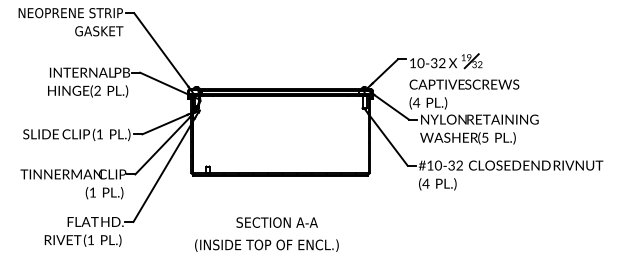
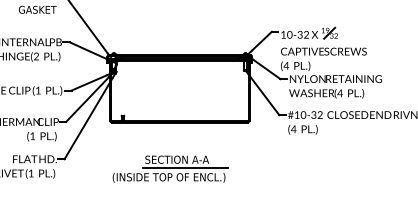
text: (484, 137) -> (339, 93), (5 -> (4
line: (287, 233) -> (185, 168), added

